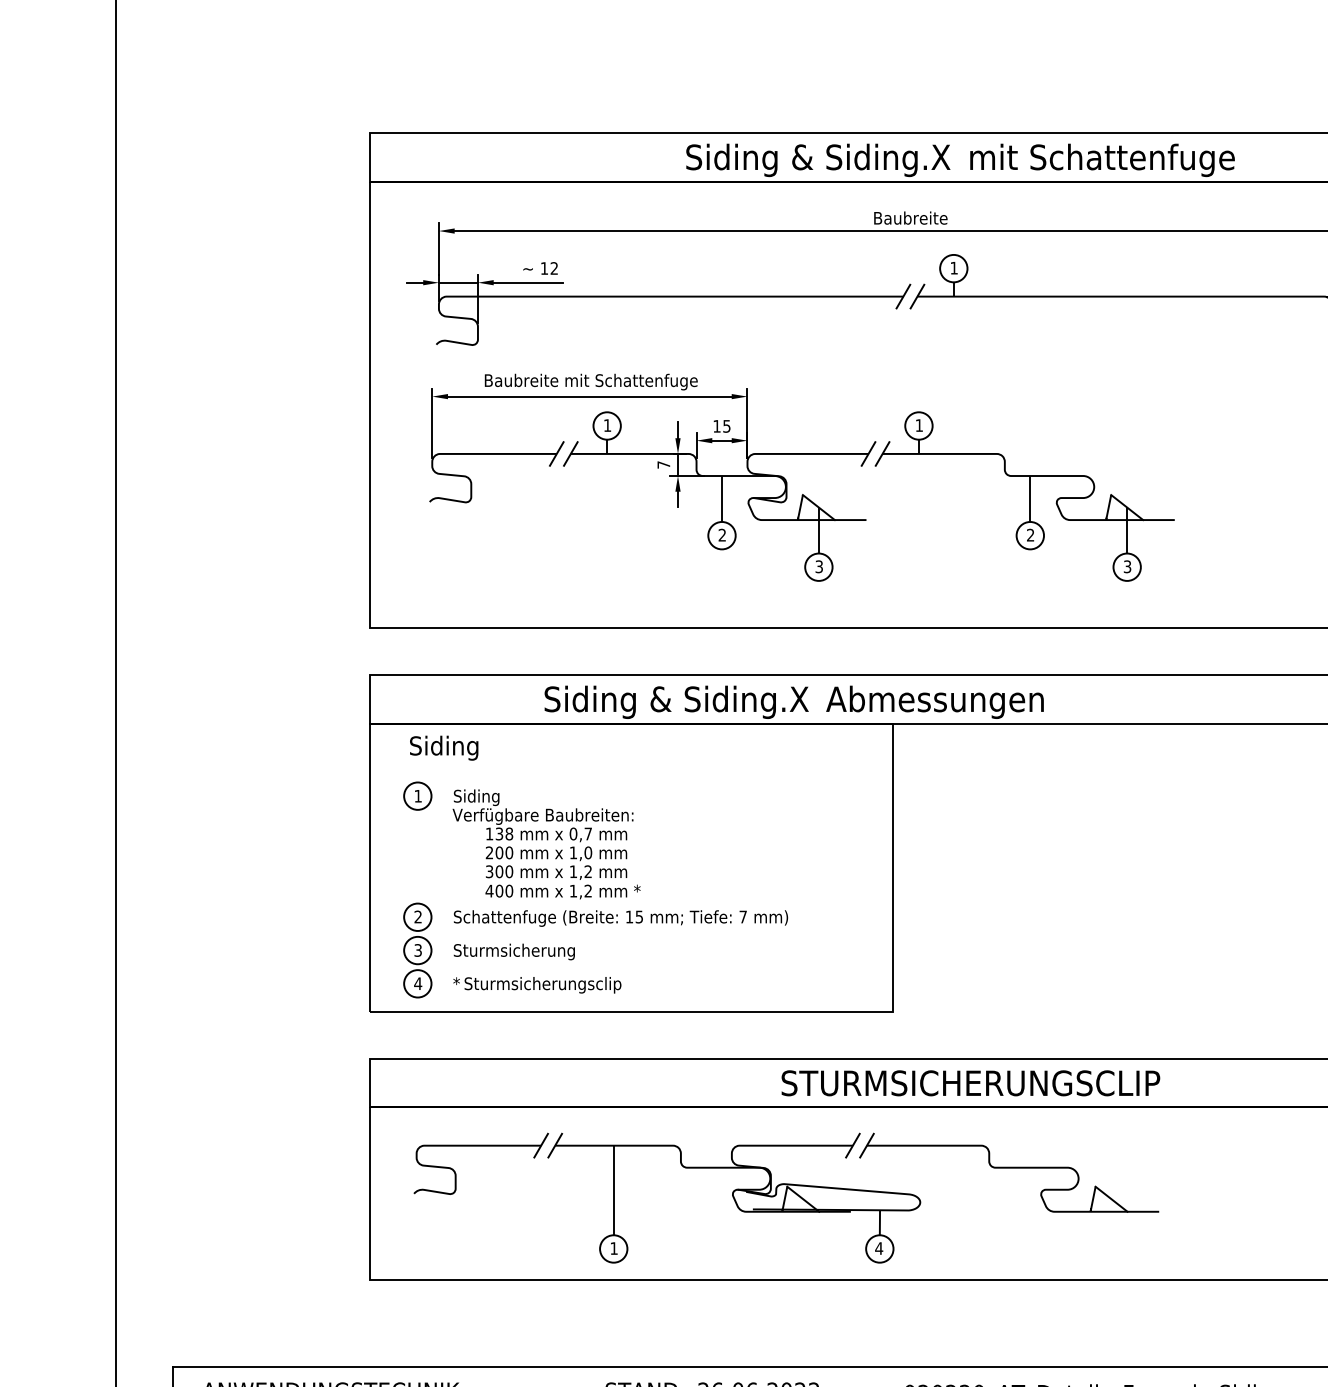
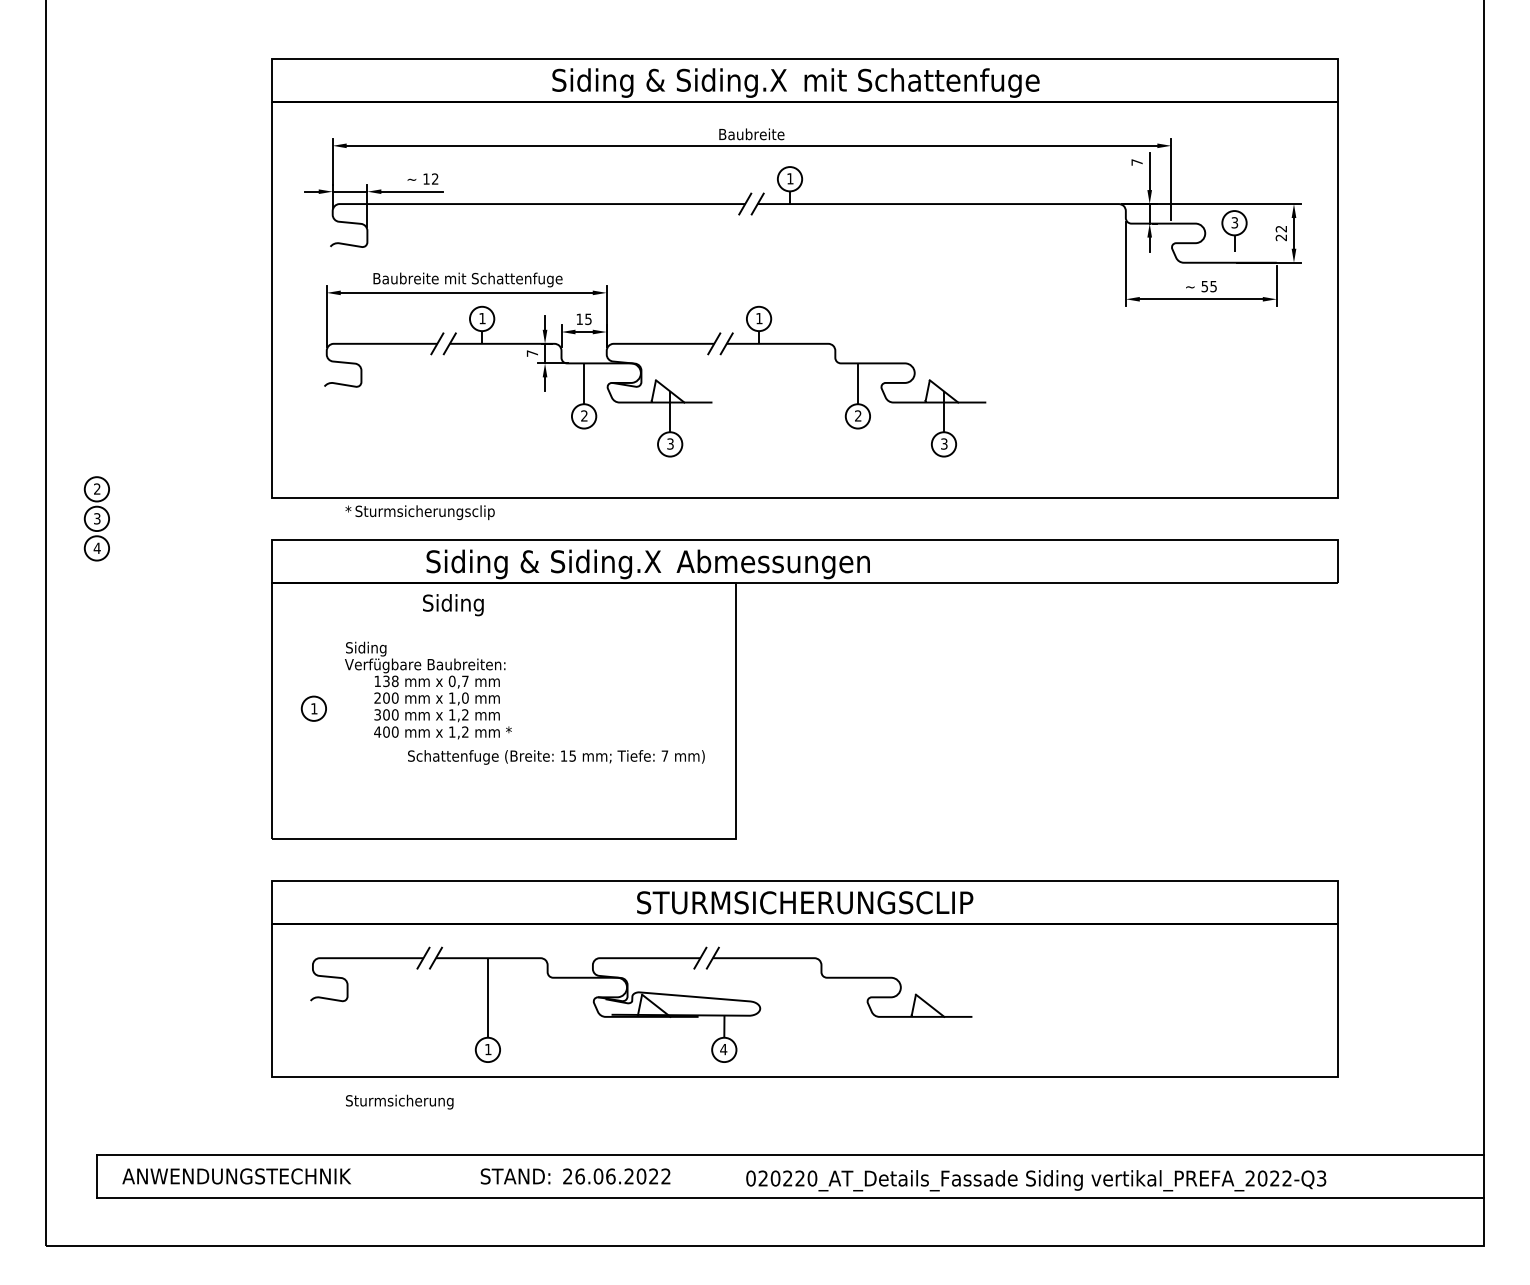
text: (444, 748) -> (453, 605), moved
part: (417, 795) -> (313, 708), moved
text: (621, 918) -> (556, 757), moved
part: (417, 950) -> (96, 518), moved
text: (514, 951) -> (399, 1101), moved
text: (536, 985) -> (419, 512), moved

